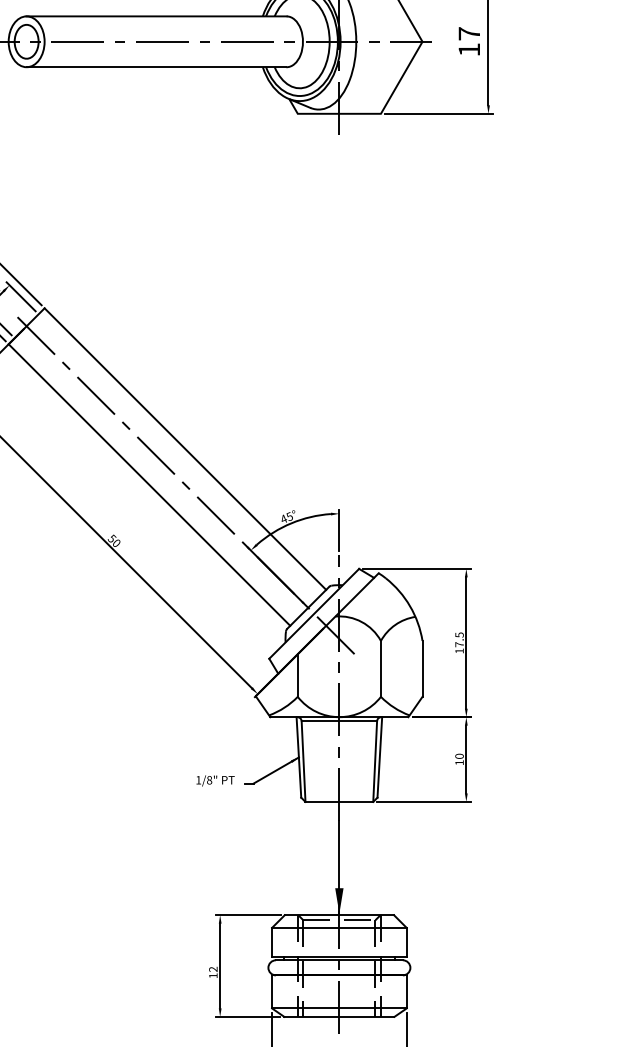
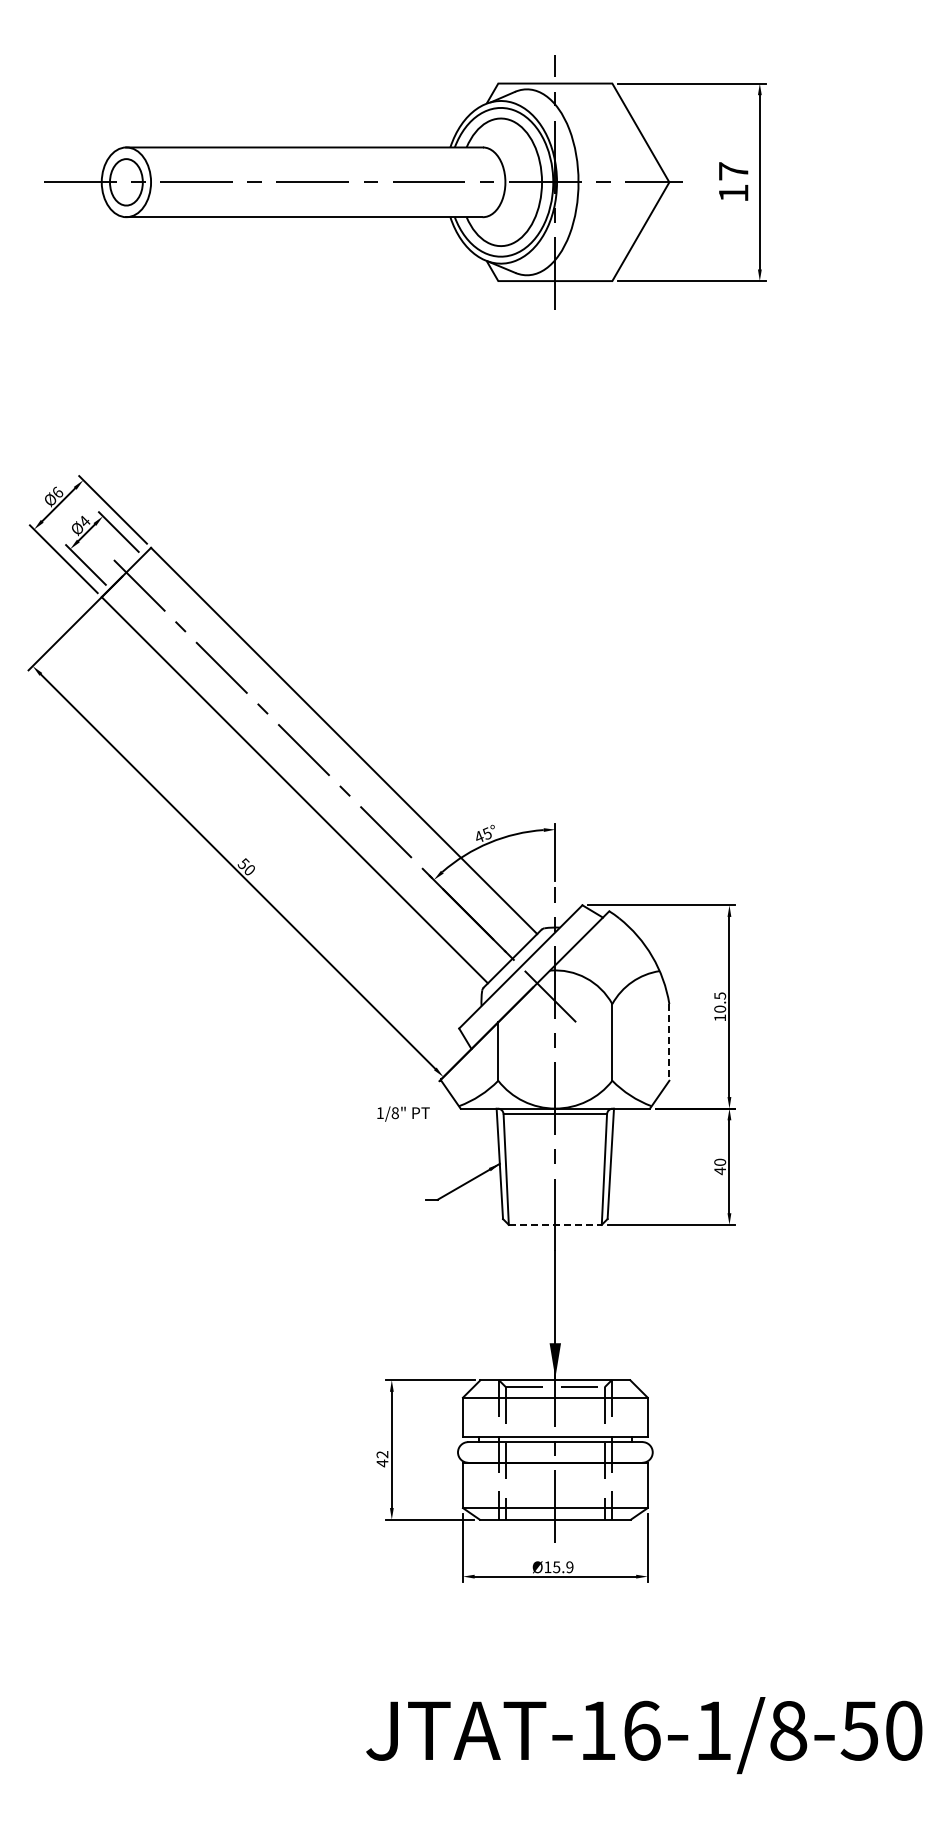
text: (459, 644) -> (720, 1008), 17.5 -> 10.5
line: (422, 668) -> (669, 1042), solid -> dashed
text: (459, 763) -> (719, 1171), 10 -> 40
text: (215, 780) -> (403, 1113), moved
line: (339, 801) -> (555, 1224), solid -> dashed
text: (213, 975) -> (382, 1463), 12 -> 42

